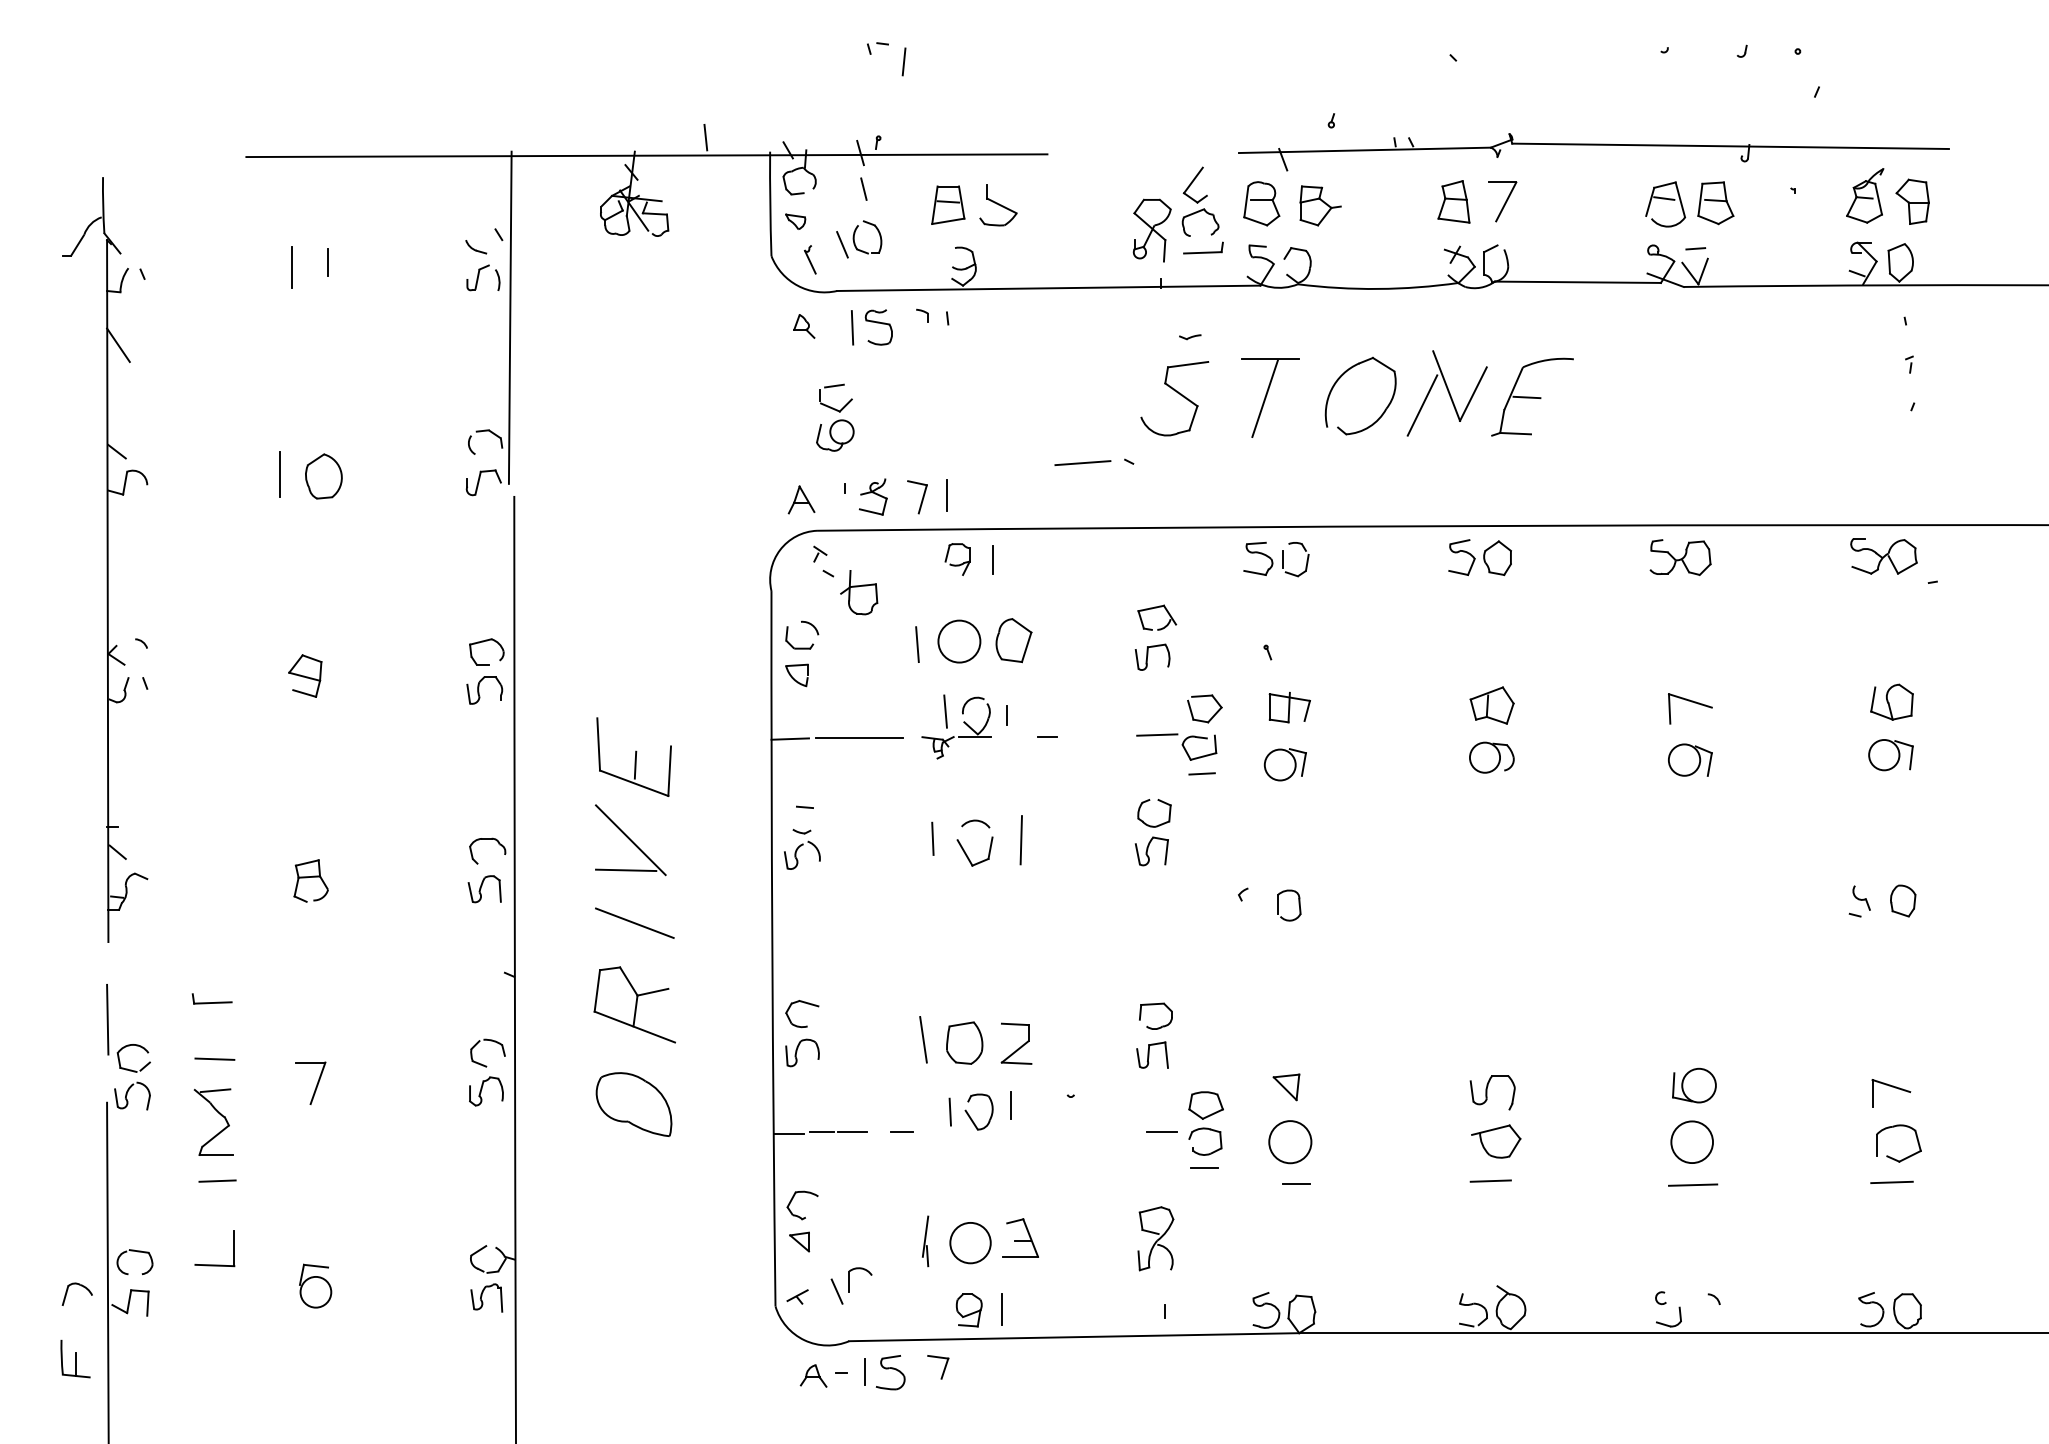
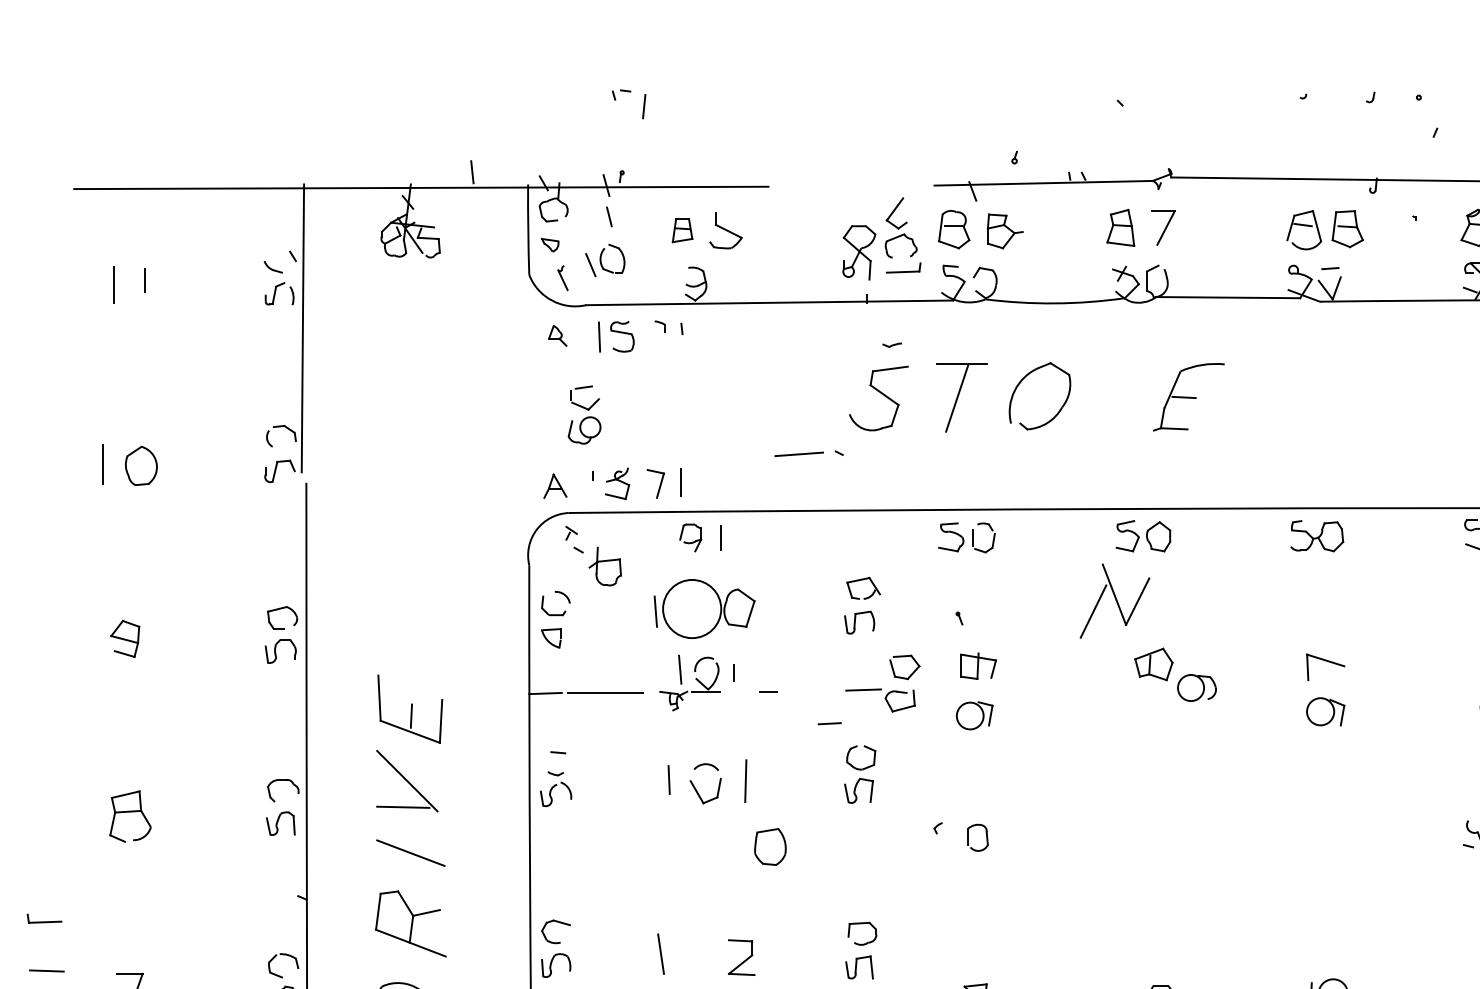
part: (948, 204) -> (682, 230), size x0.7
part: (1446, 393) -> (1114, 601), moved
circle: (959, 641) -> (692, 608), size x1.6
part: (1491, 757) -> (1196, 687), moved
line: (1201, 773) -> (829, 723), moved
part: (310, 880) -> (129, 816), size x1.4
part: (964, 1042) -> (770, 846), moved

